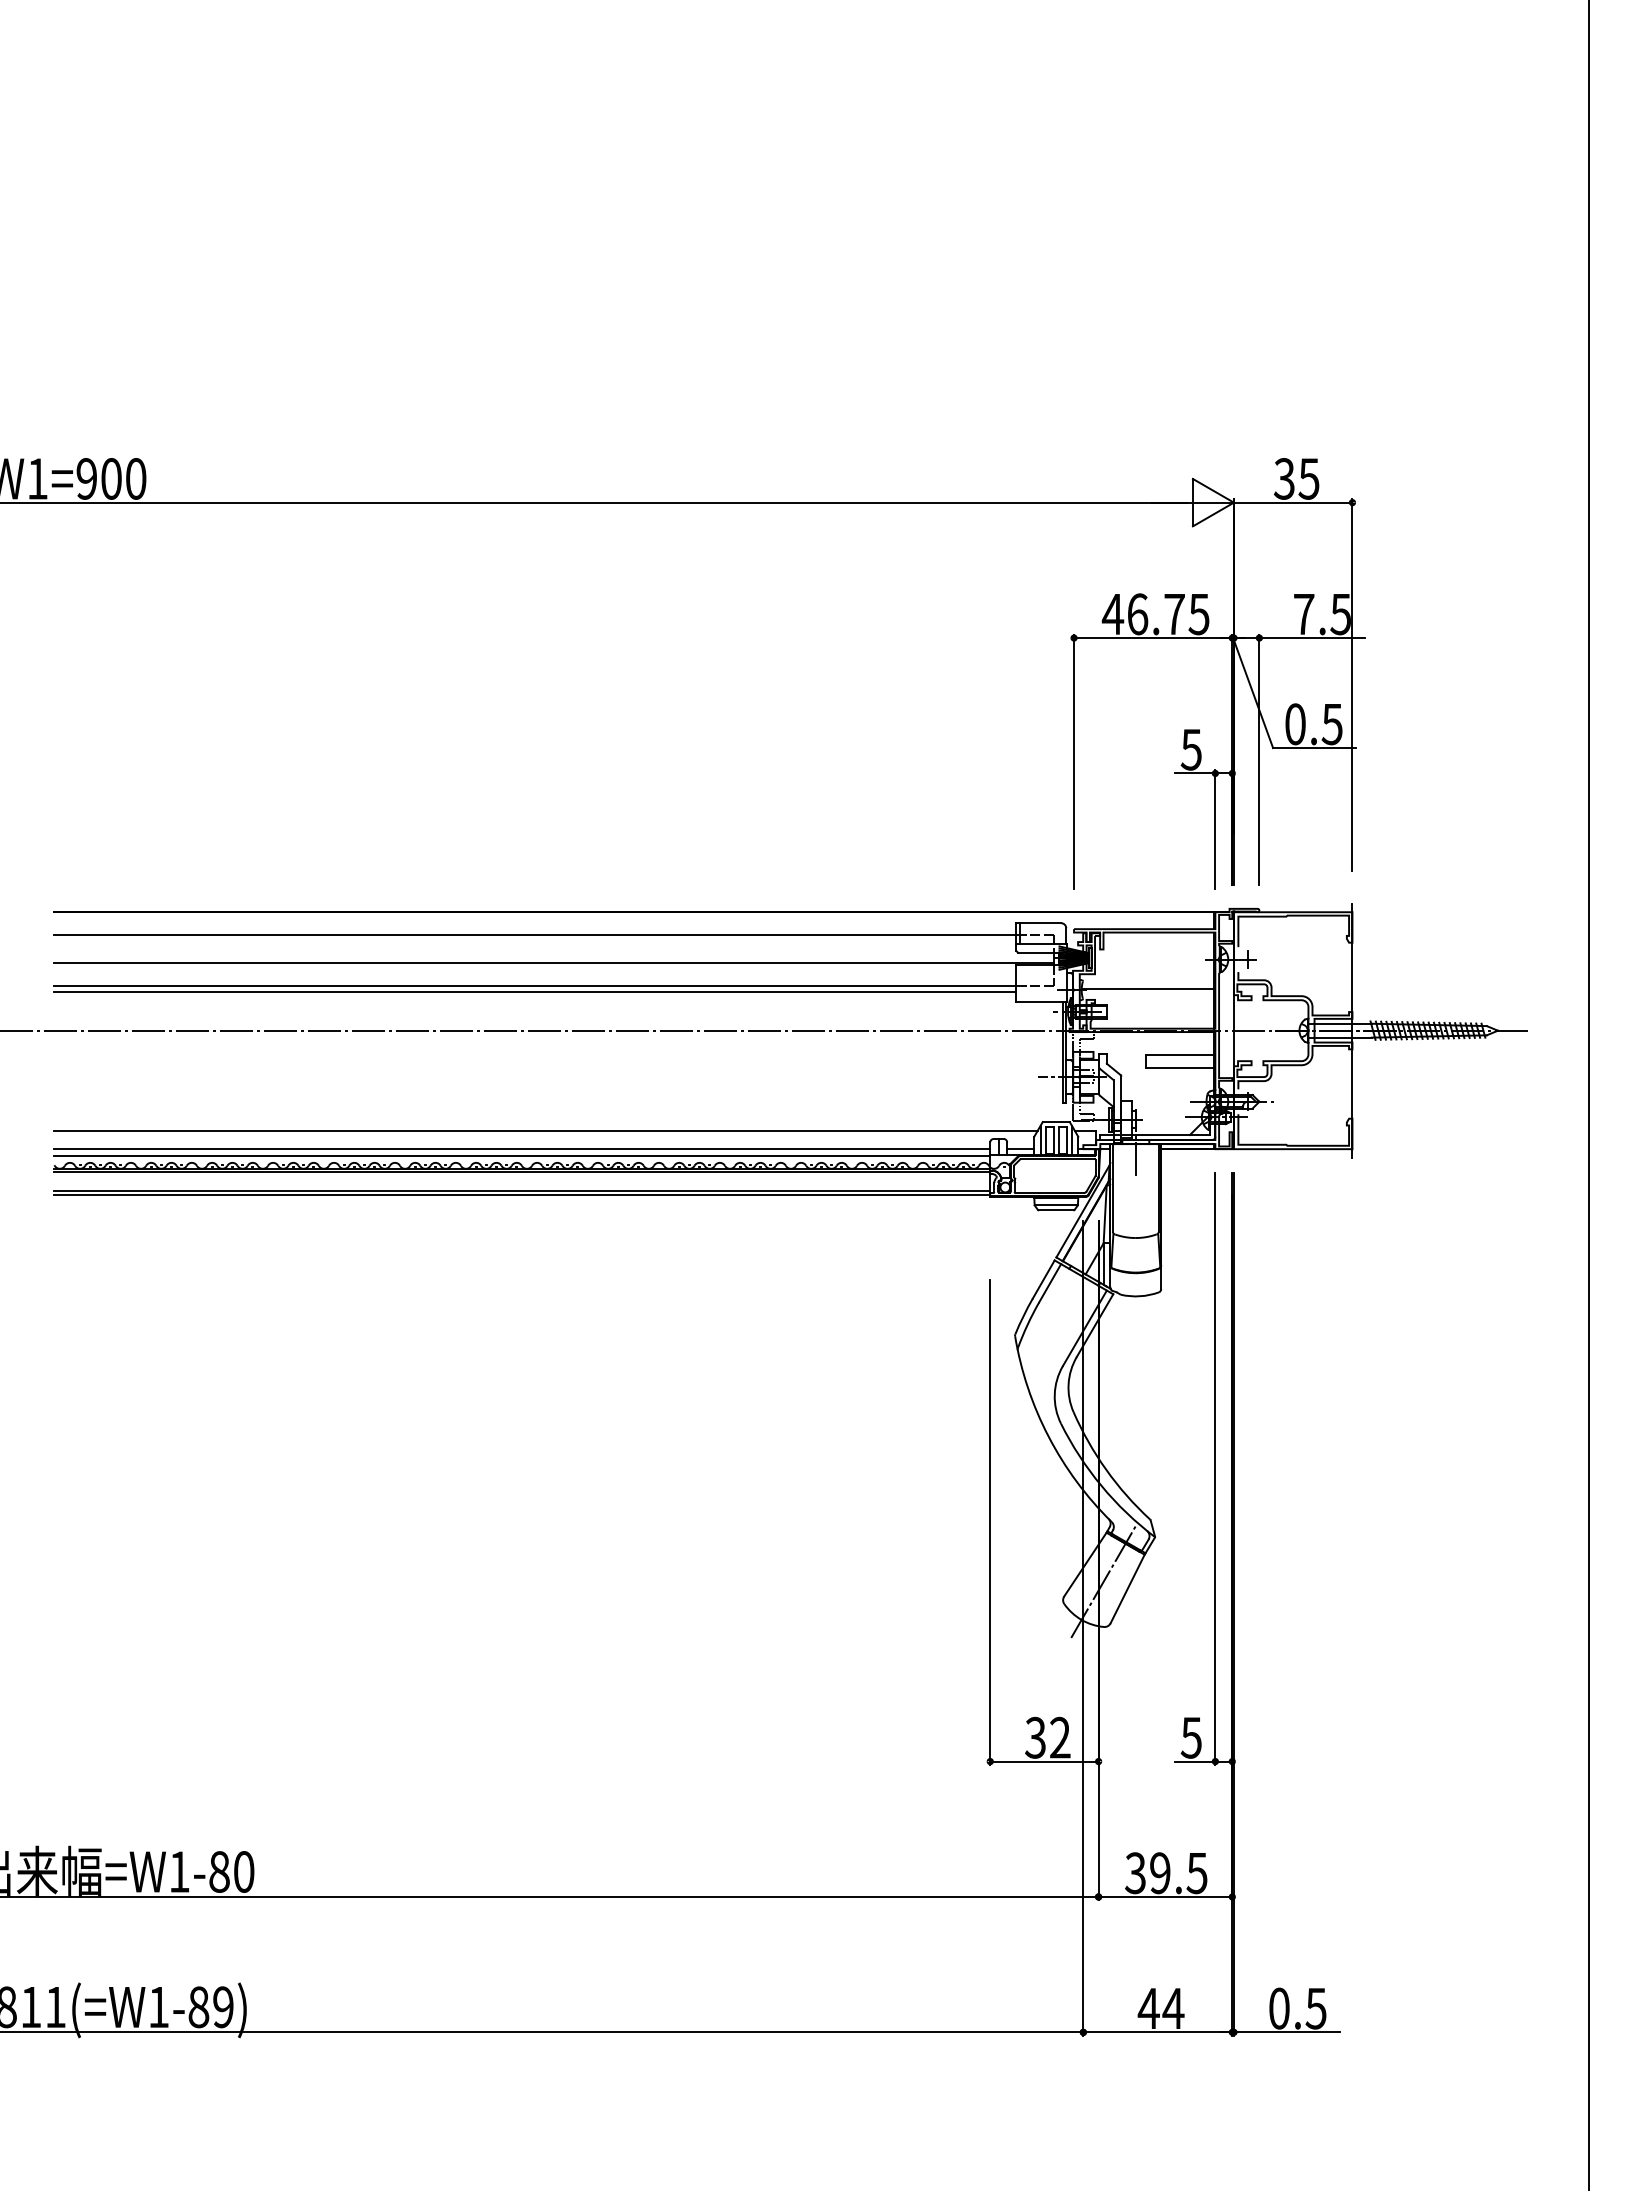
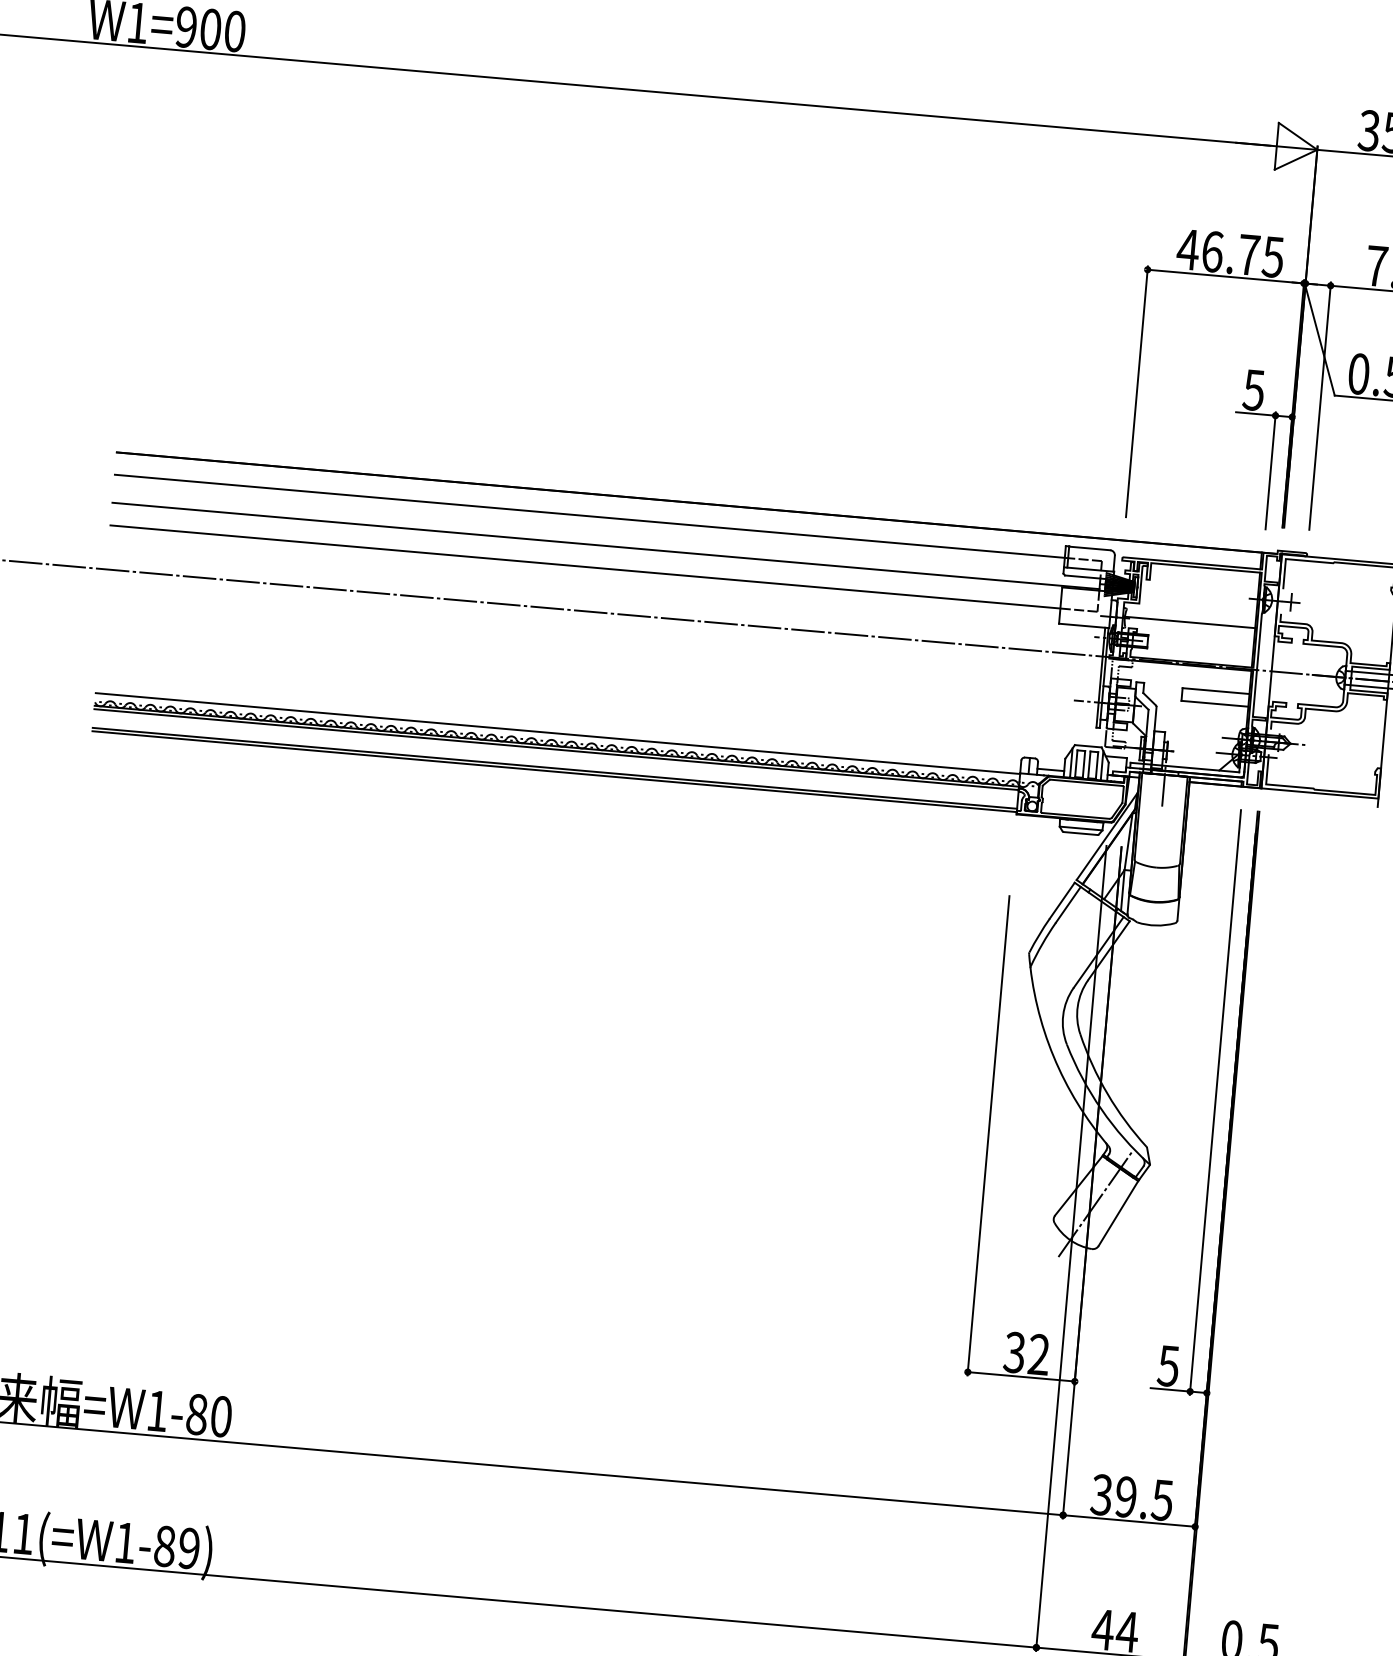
line: (535, 992) -> (585, 573), removed
line: (545, 1130) -> (583, 710), removed
line: (522, 1149) -> (558, 727), removed

